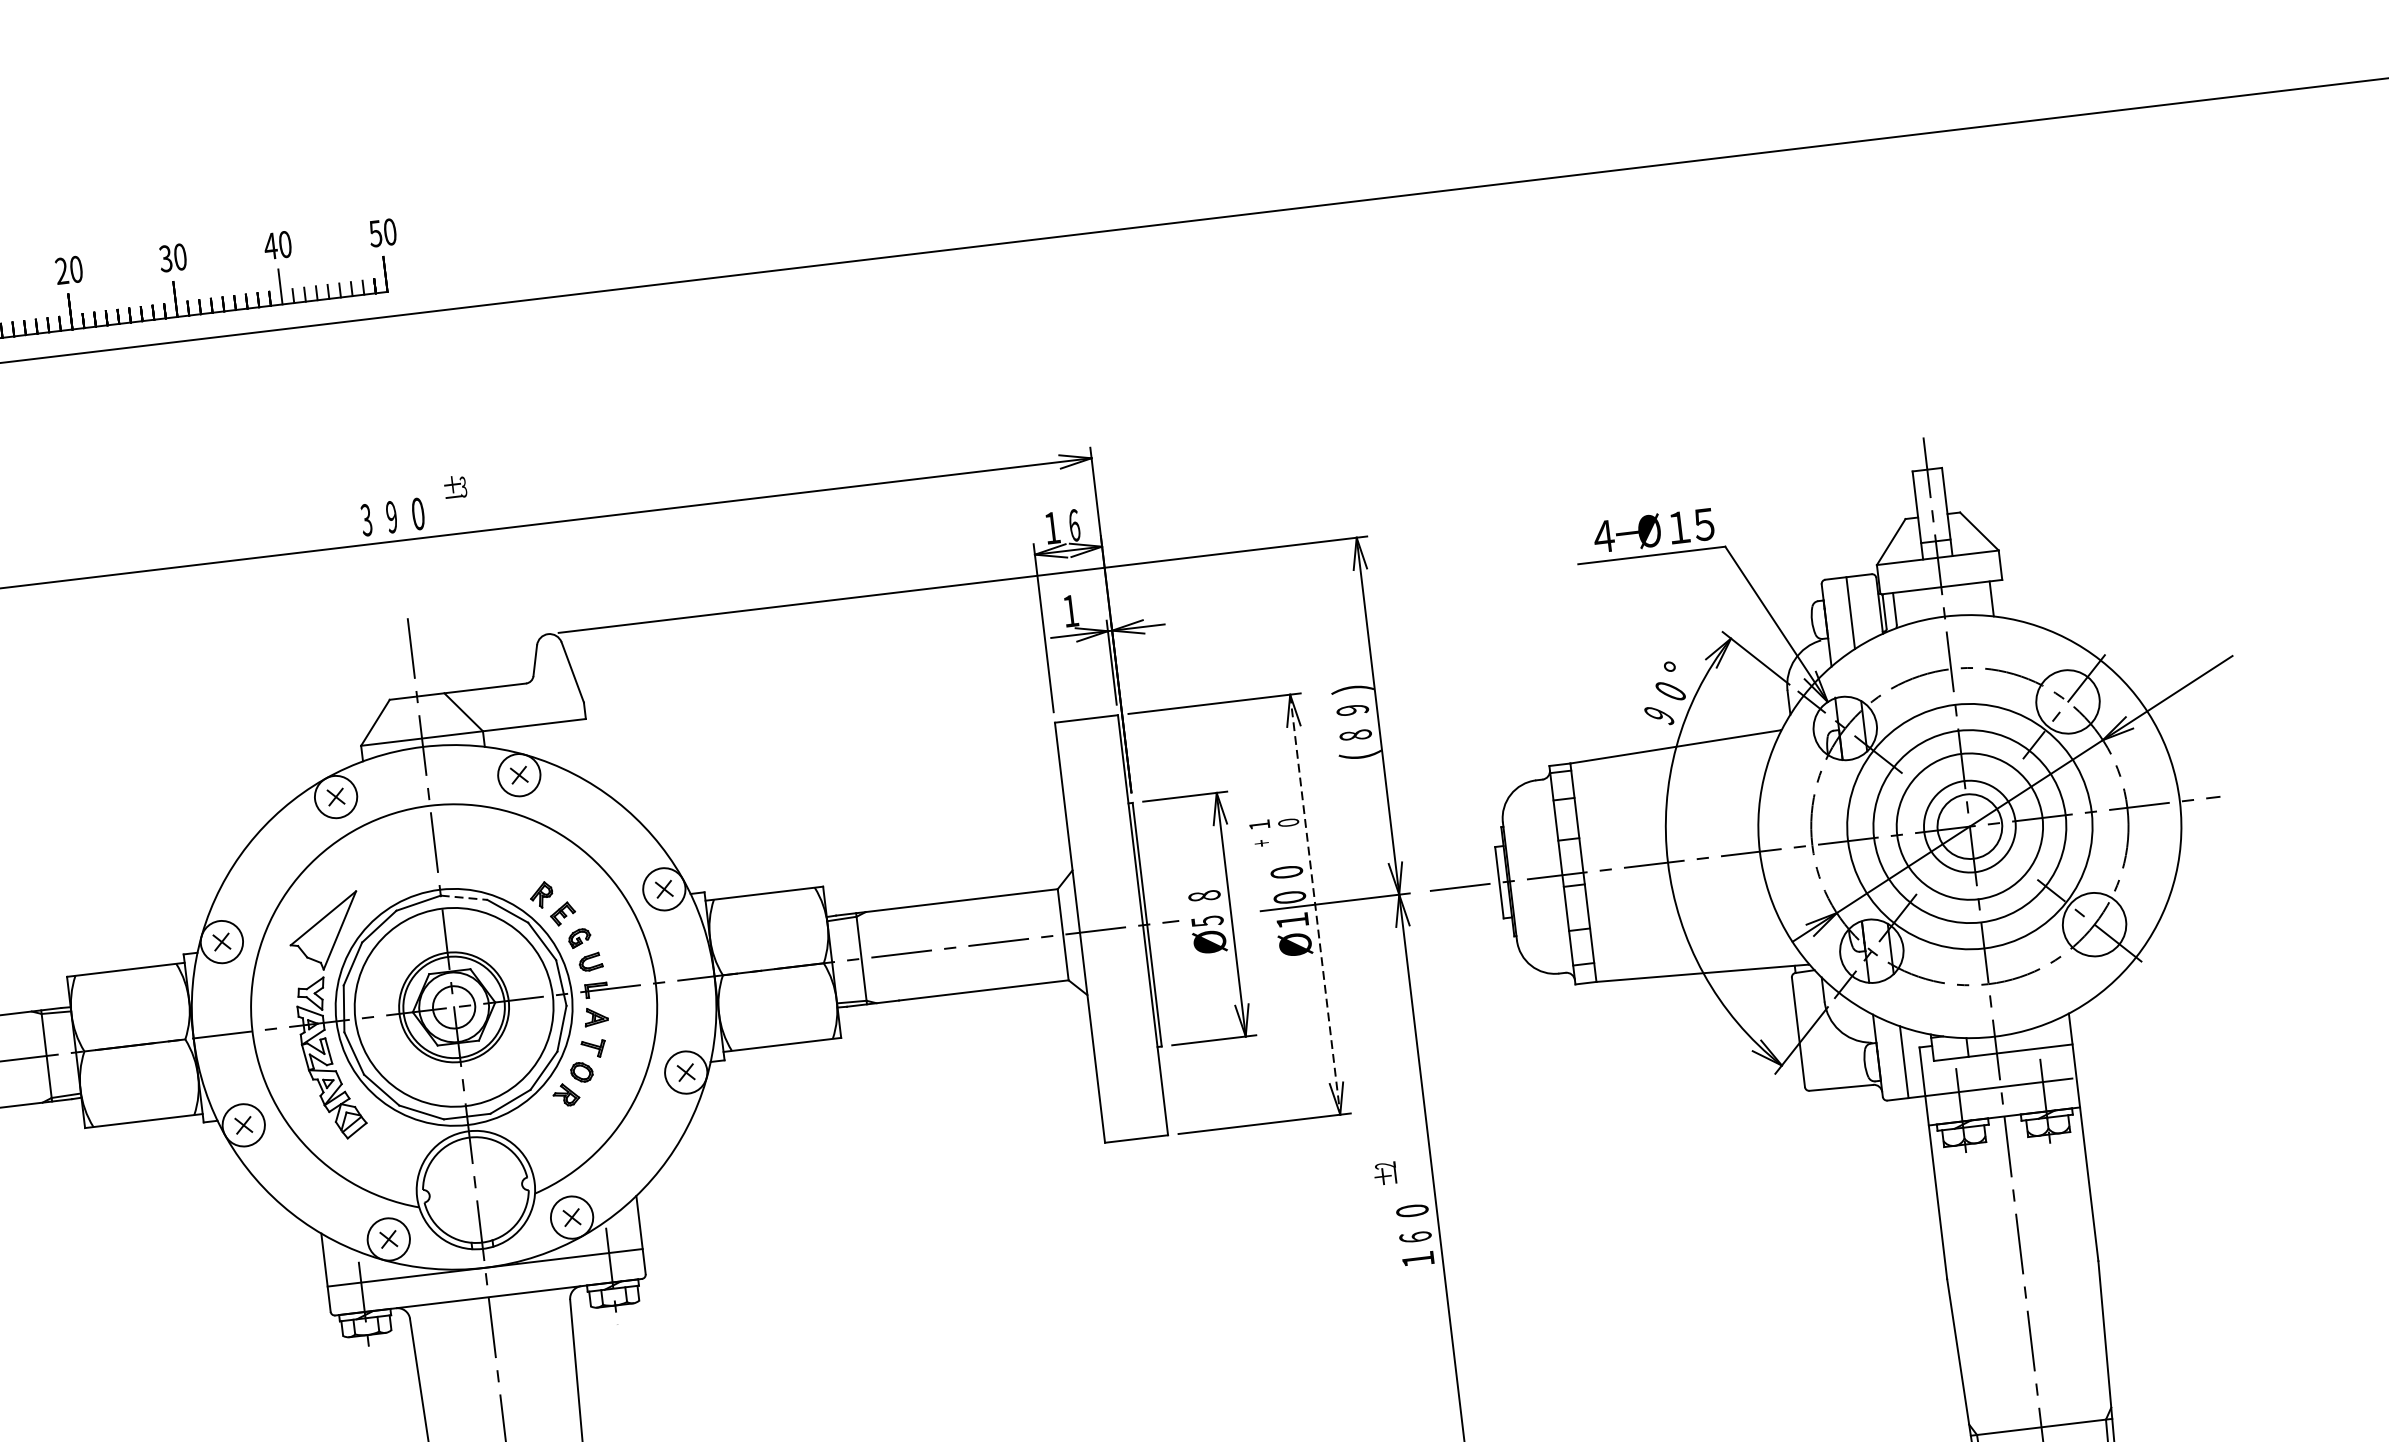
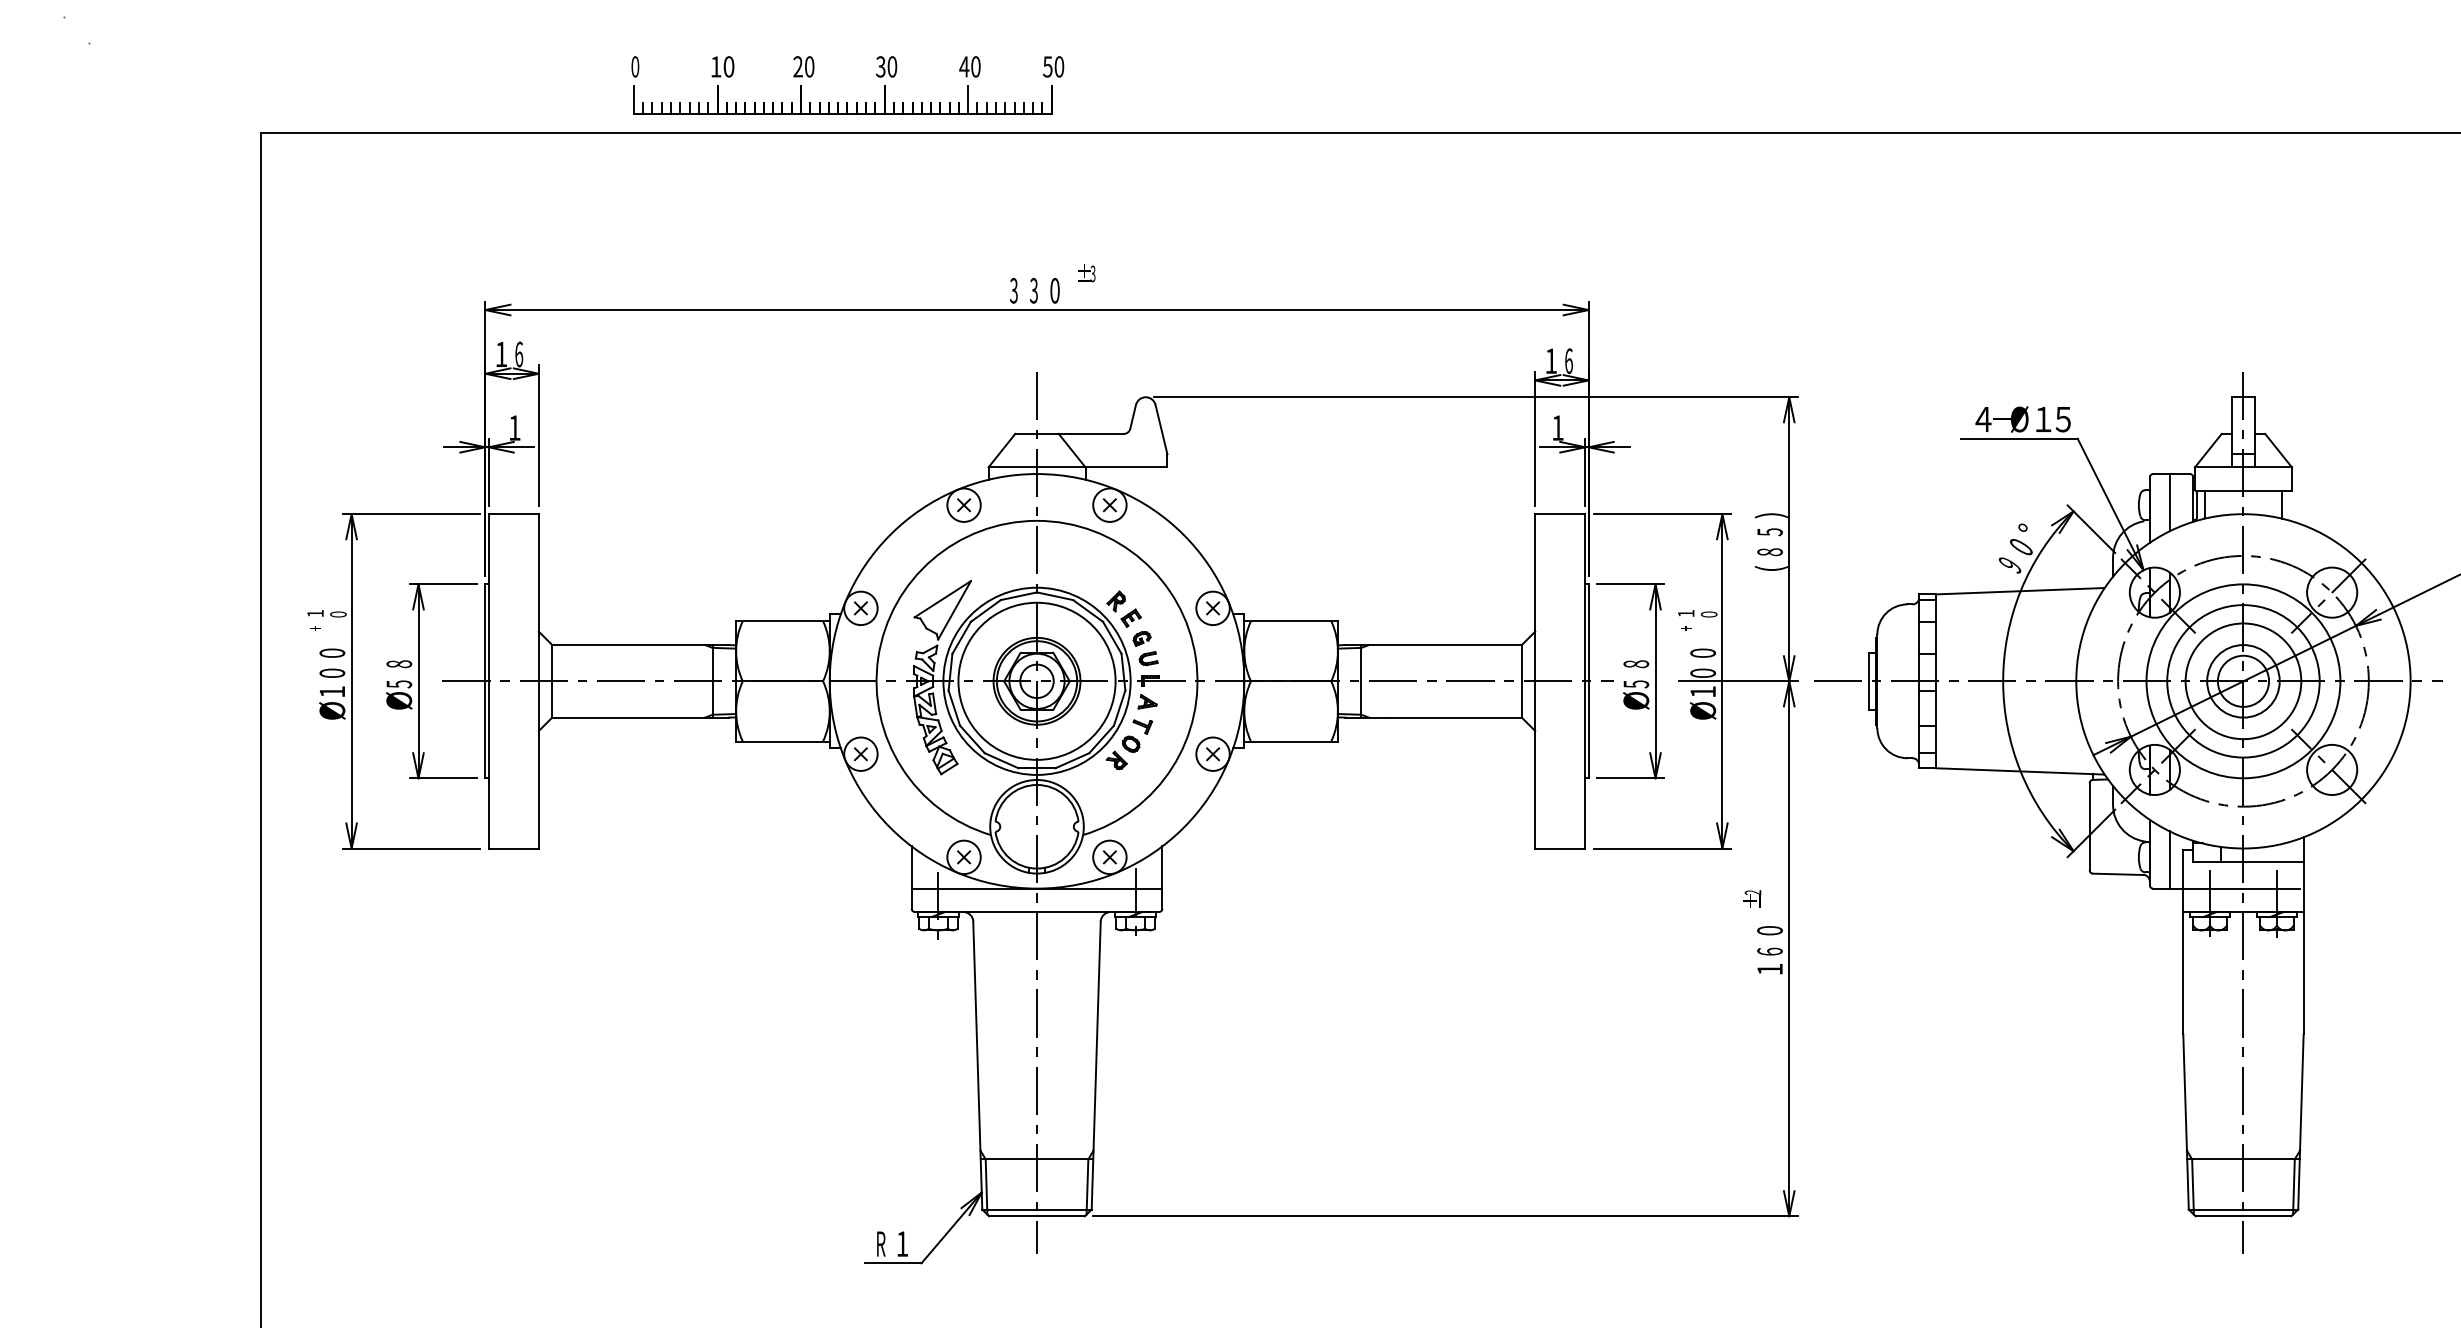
text: (391, 516) -> (1033, 290), 9 -> 3
text: (1352, 710) -> (1769, 532), 9 -> 5
line: (464, 898) -> (1055, 596), dashed -> solid
line: (1315, 904) -> (1722, 681), dashed -> solid

